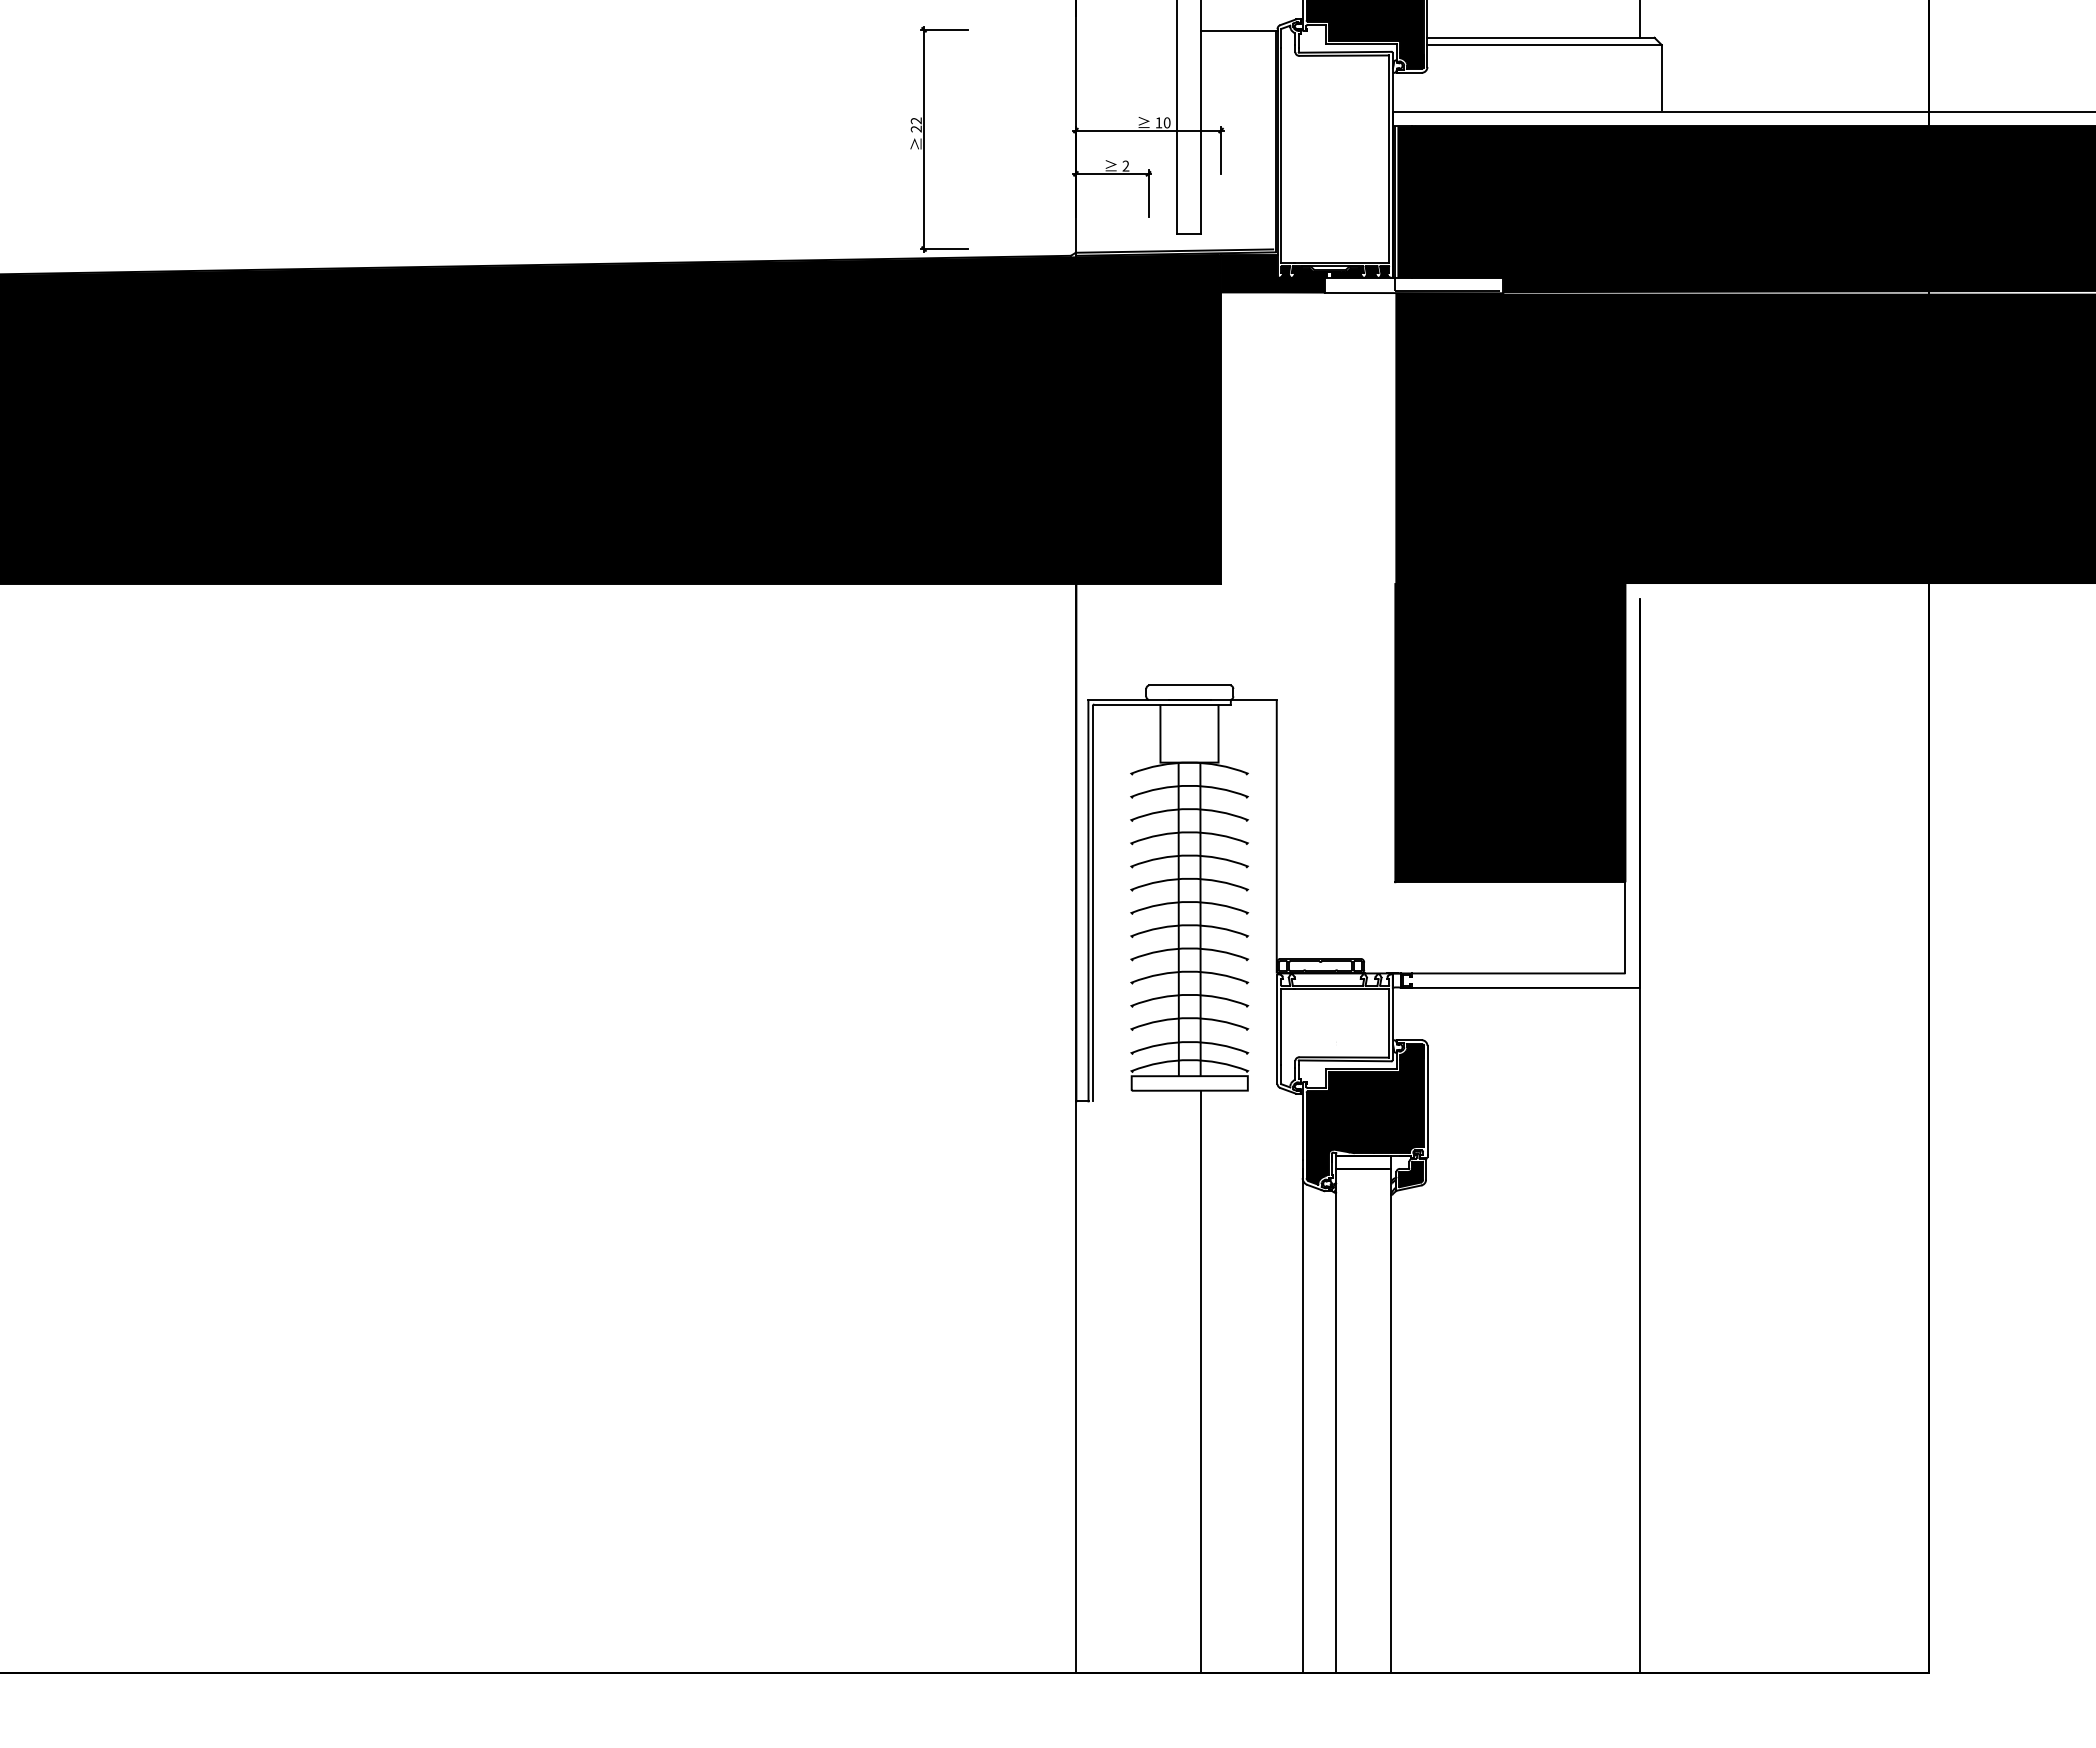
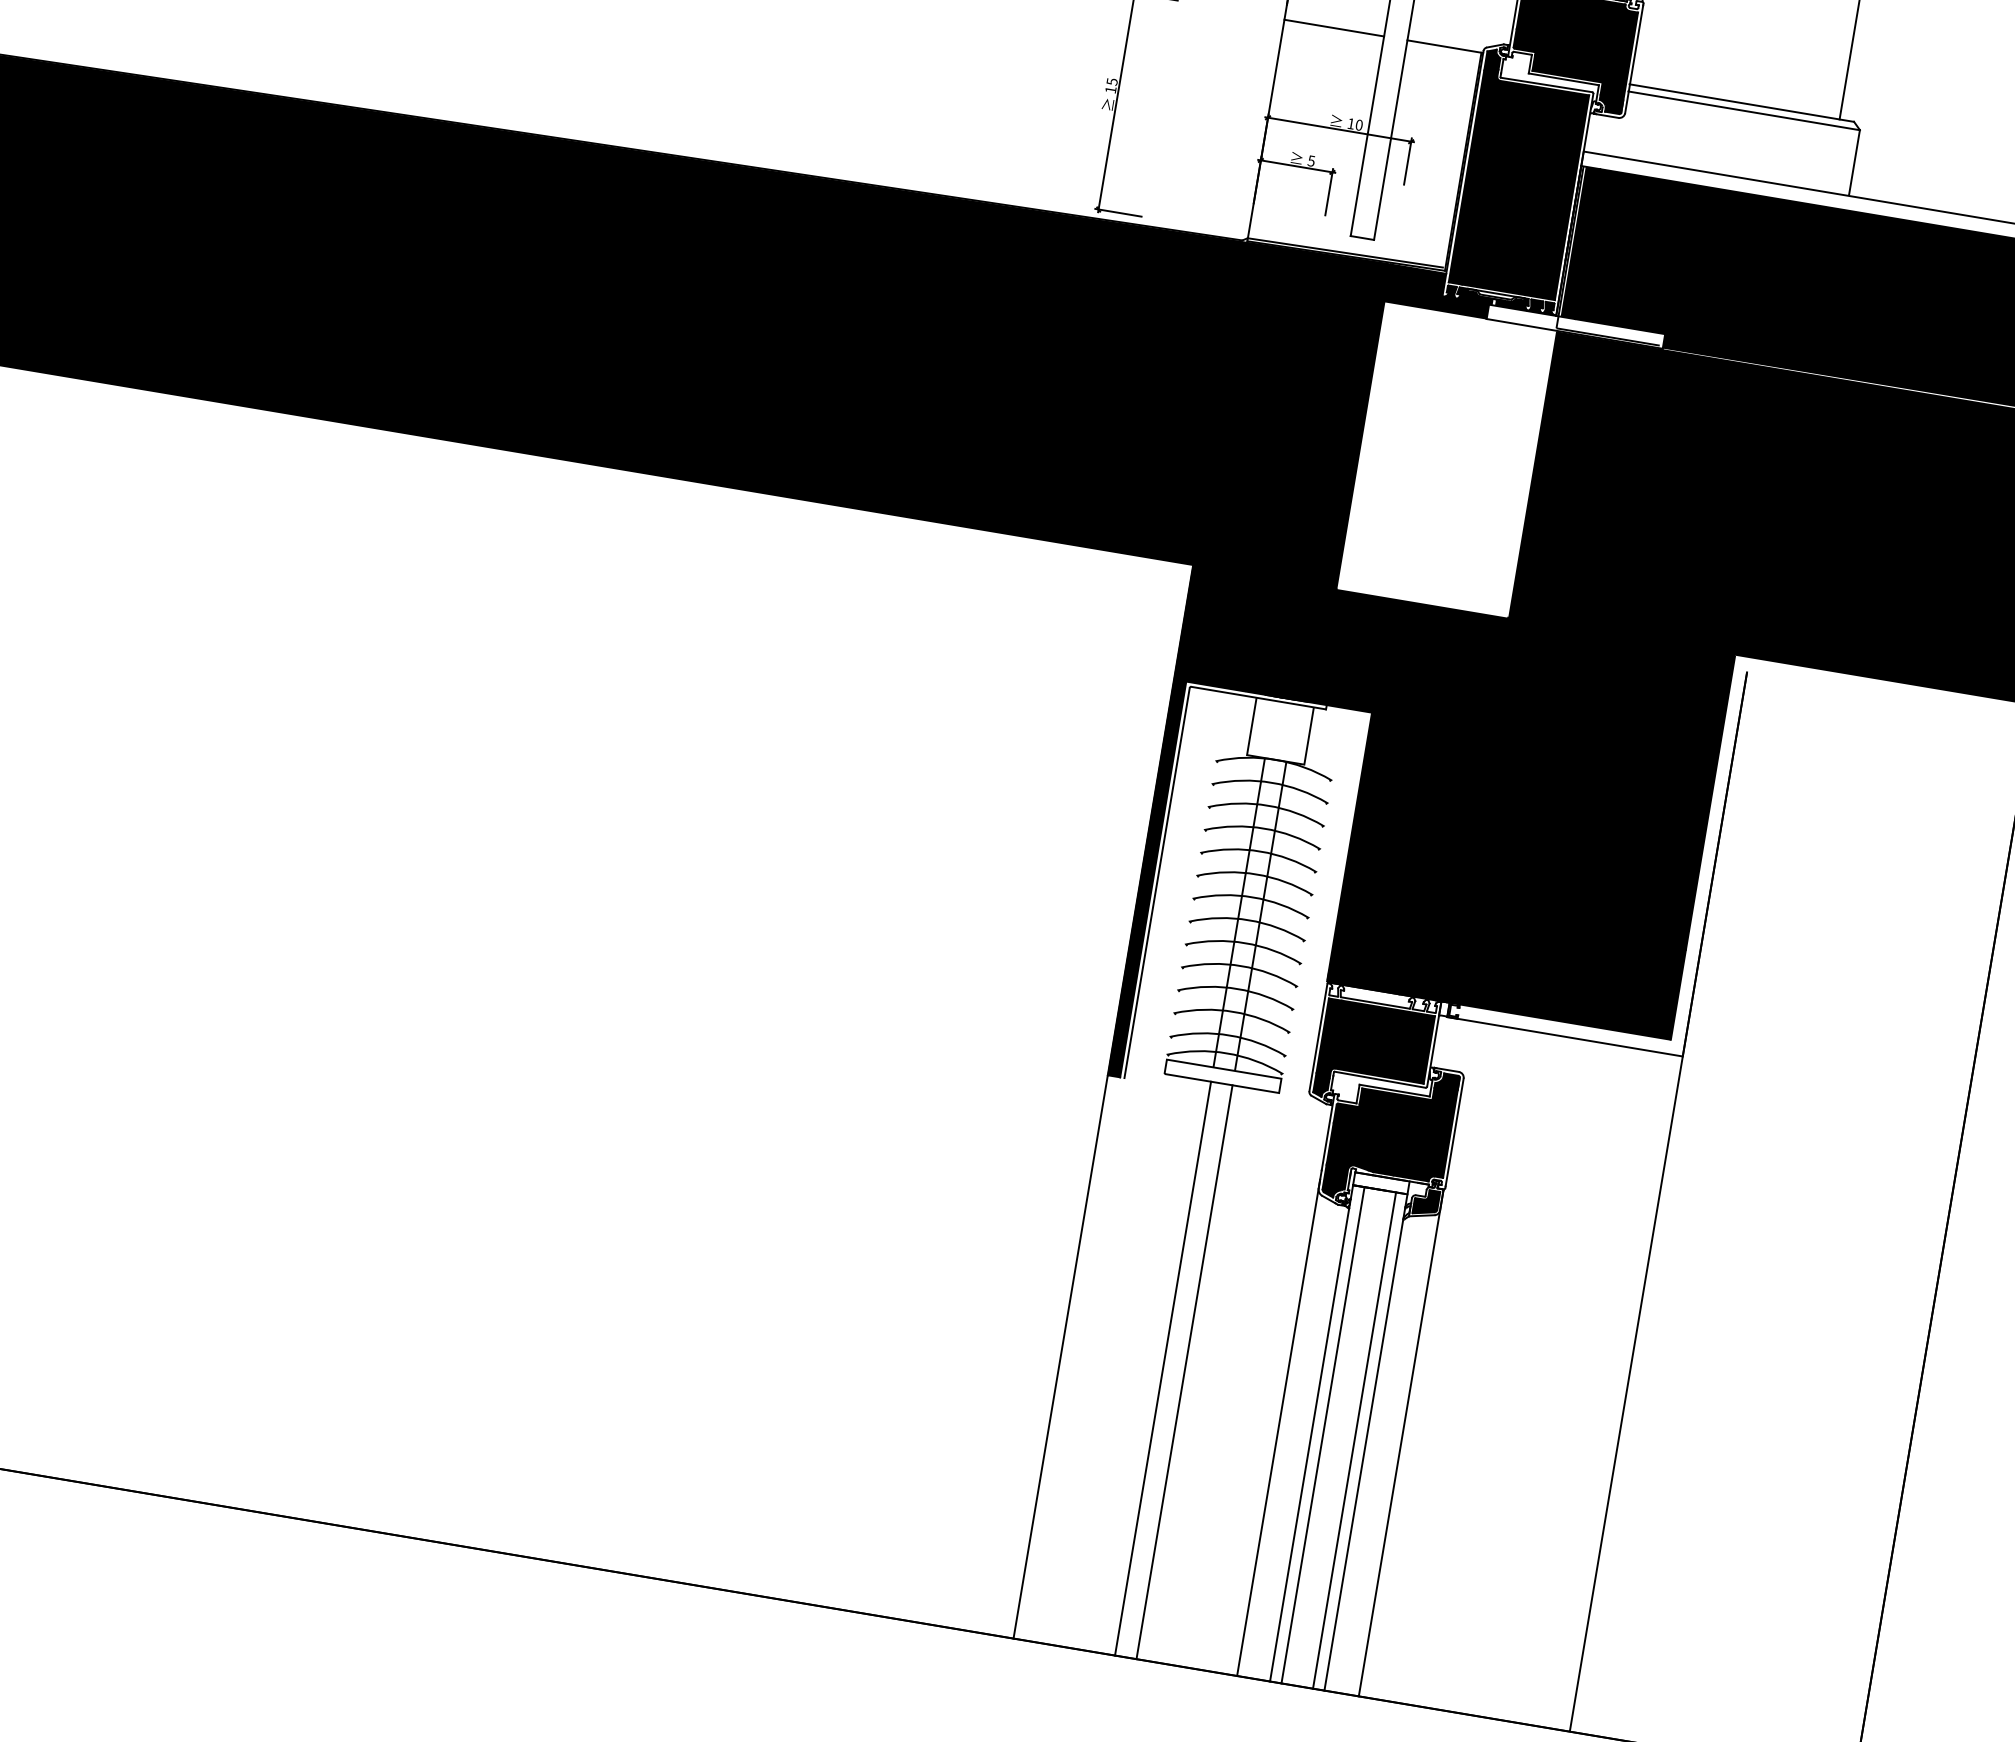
line: (1126, 31) -> (1334, 28), added
text: (915, 124) -> (1110, 85), 22 -> 15
fill: (1334, 144) -> (1520, 174), added
text: (1125, 165) -> (1311, 160), 2 -> 5
fill: (1350, 842) -> (1421, 865), added
fill: (1334, 1038) -> (1373, 1055), added
line: (1178, 1381) -> (1162, 1368), added
line: (1426, 1415) -> (1401, 1442), added
line: (1347, 1420) -> (1322, 1434), added
line: (1379, 1420) -> (1354, 1440), added

